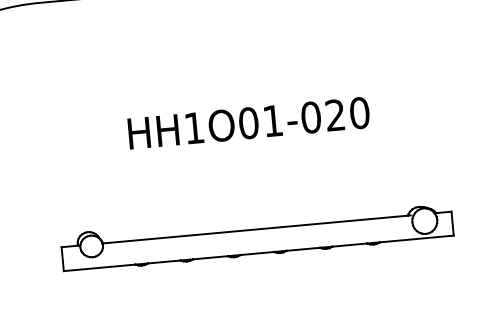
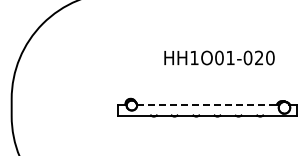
text: (248, 122) -> (219, 57), moved
line: (256, 229) -> (207, 104), solid -> dashed

